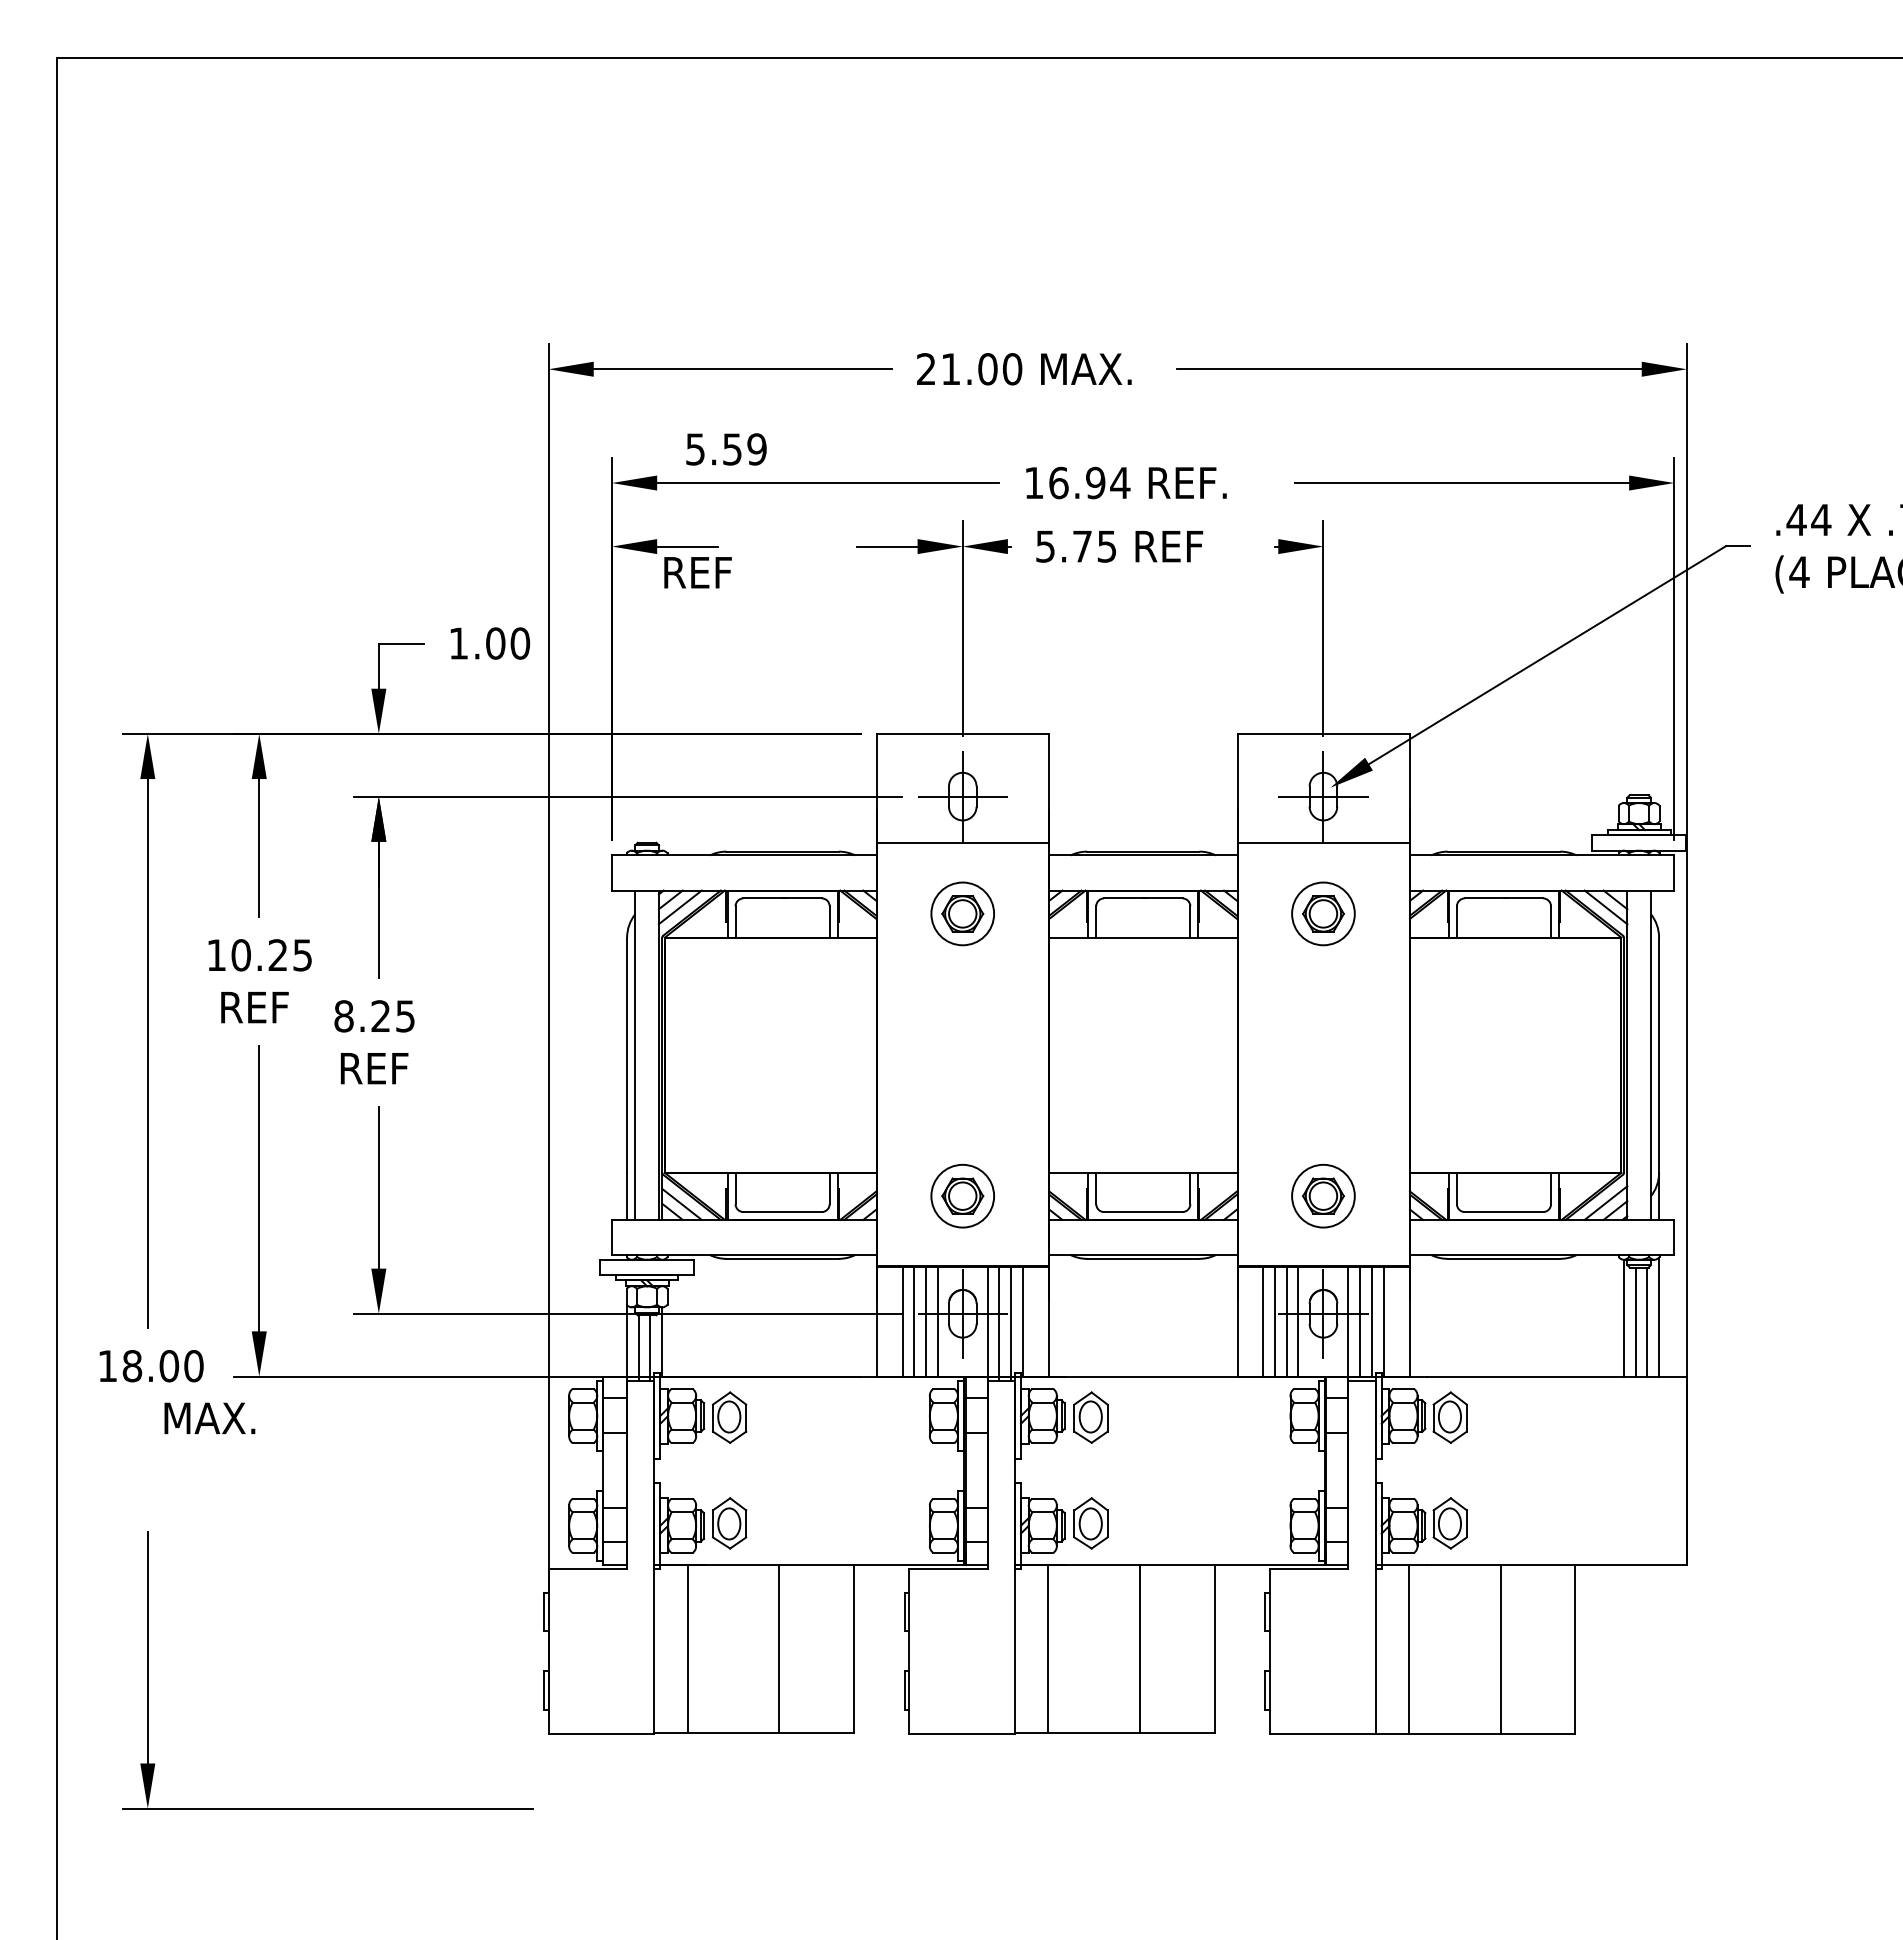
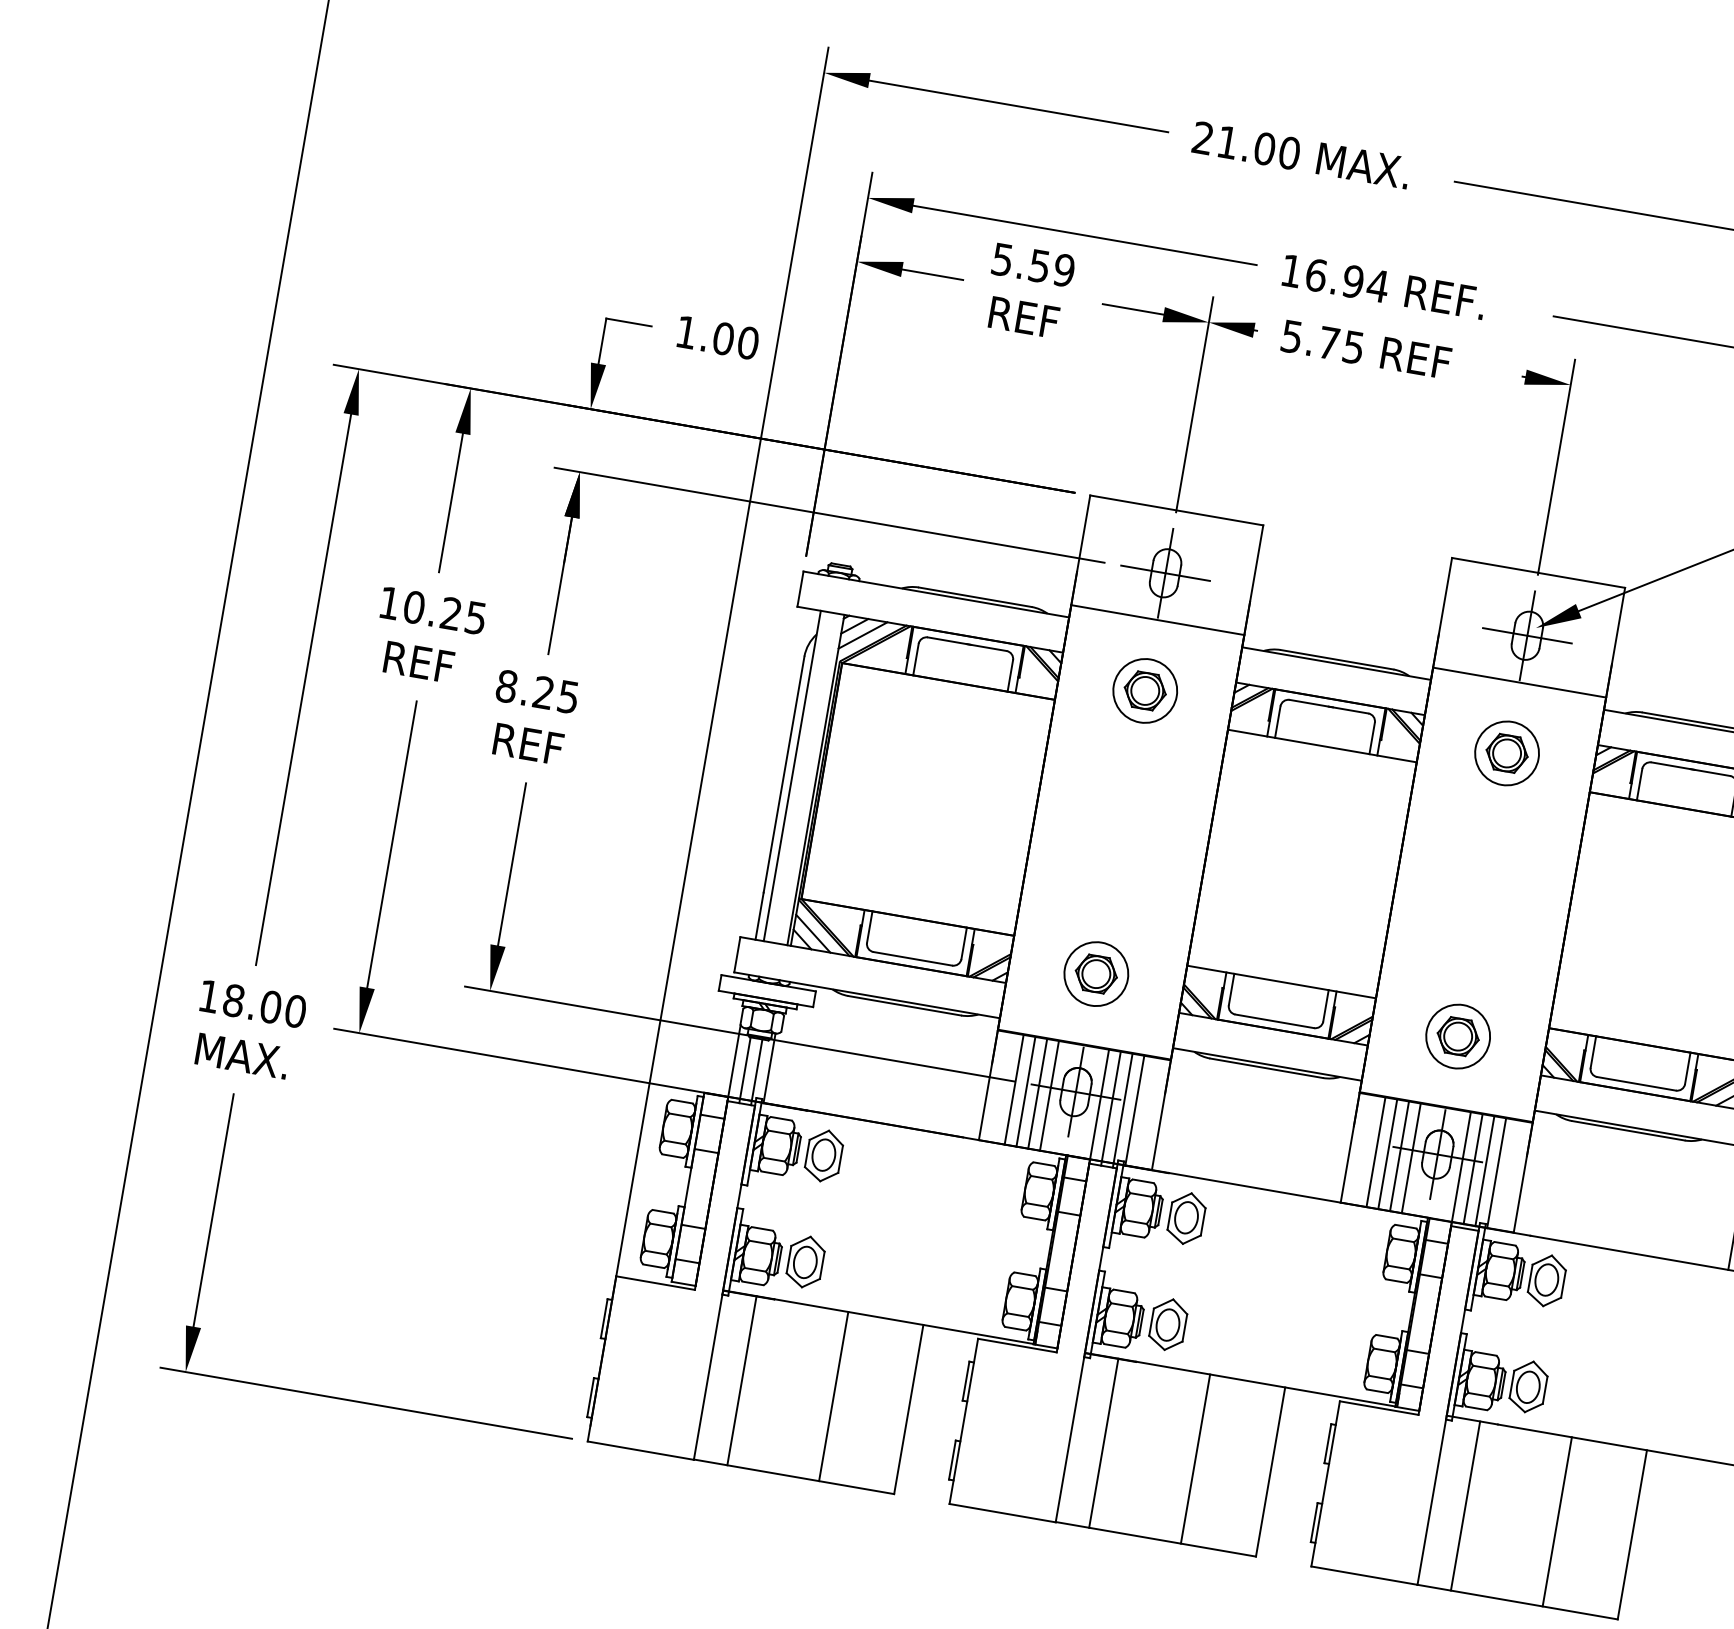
text: (726, 449) -> (1033, 265), moved
text: (697, 572) -> (1023, 317), moved
text: (209, 1418) -> (242, 1056), moved
part: (327, 1808) -> (365, 1403), moved

